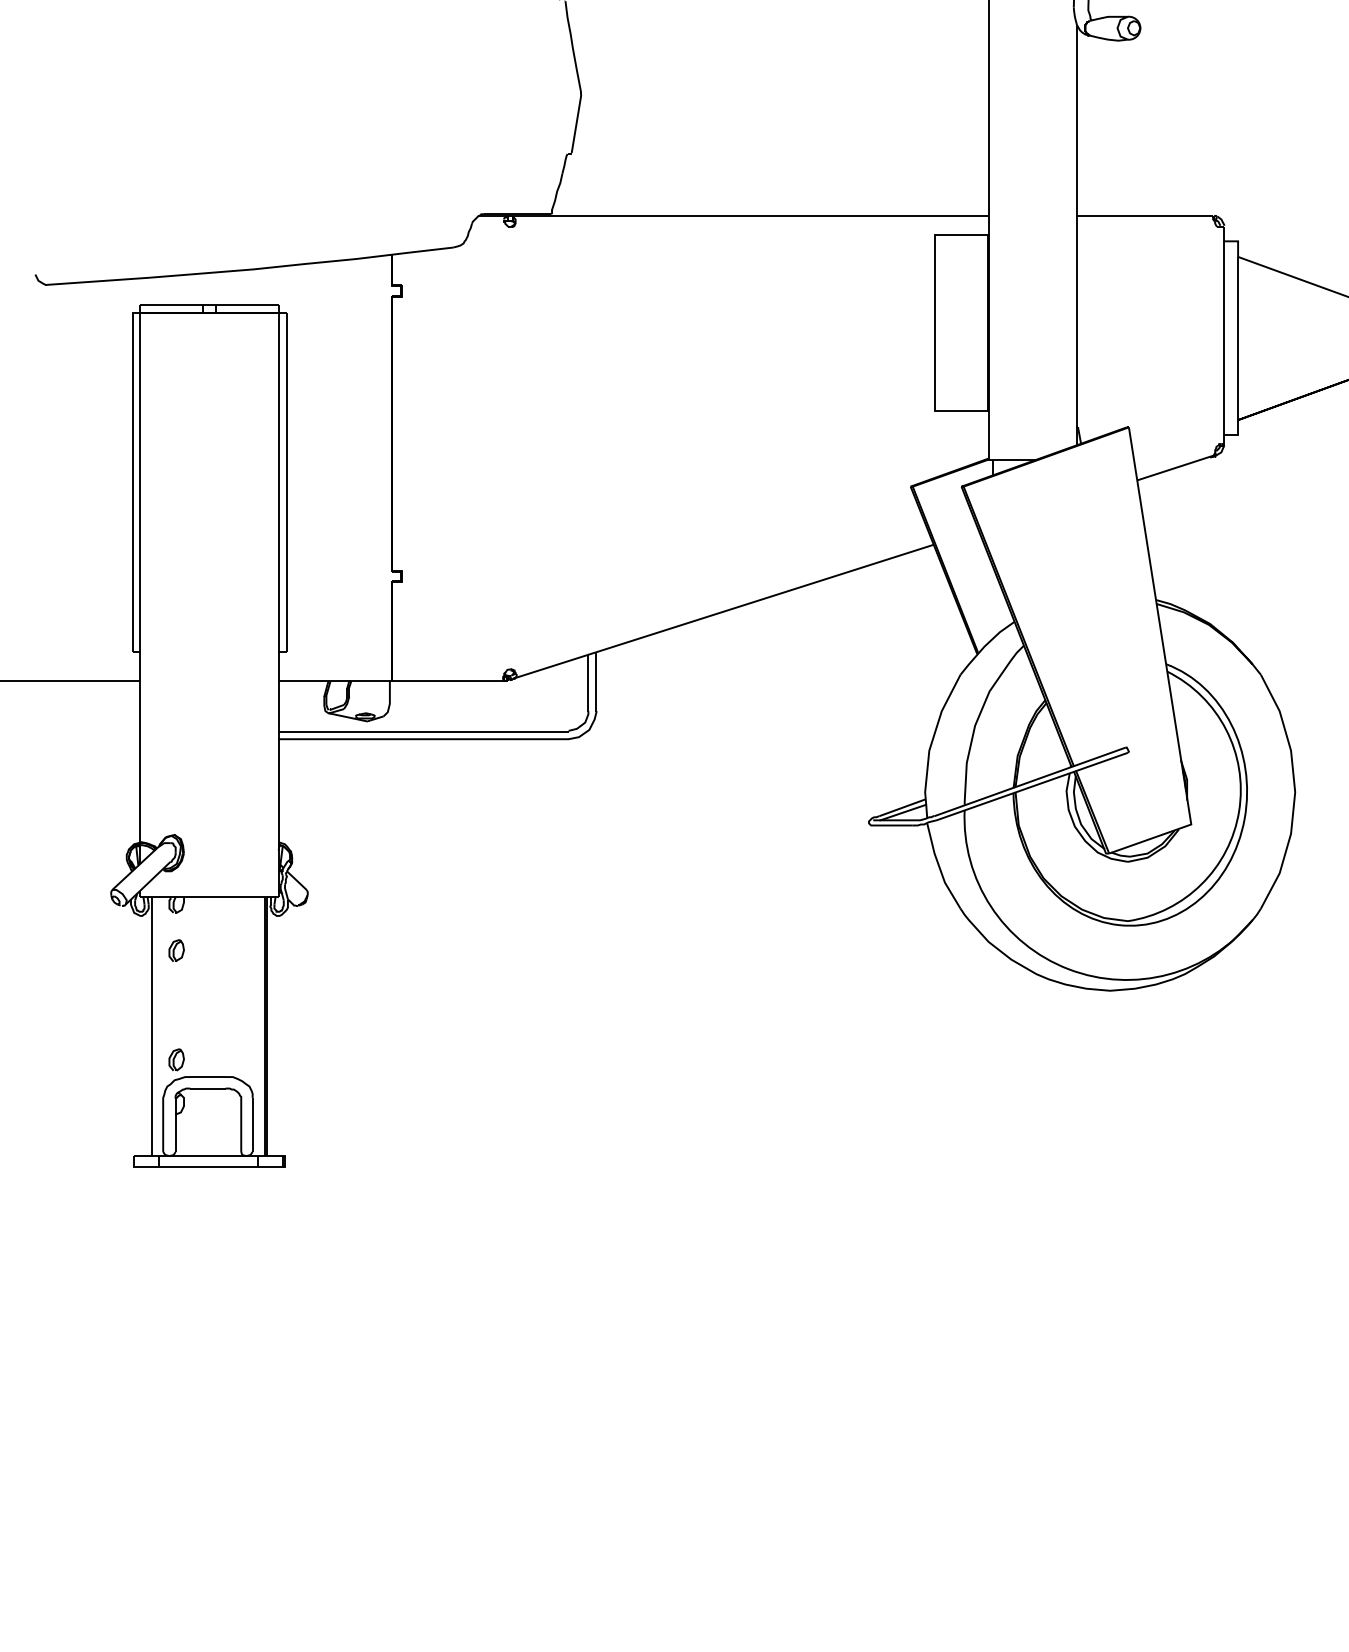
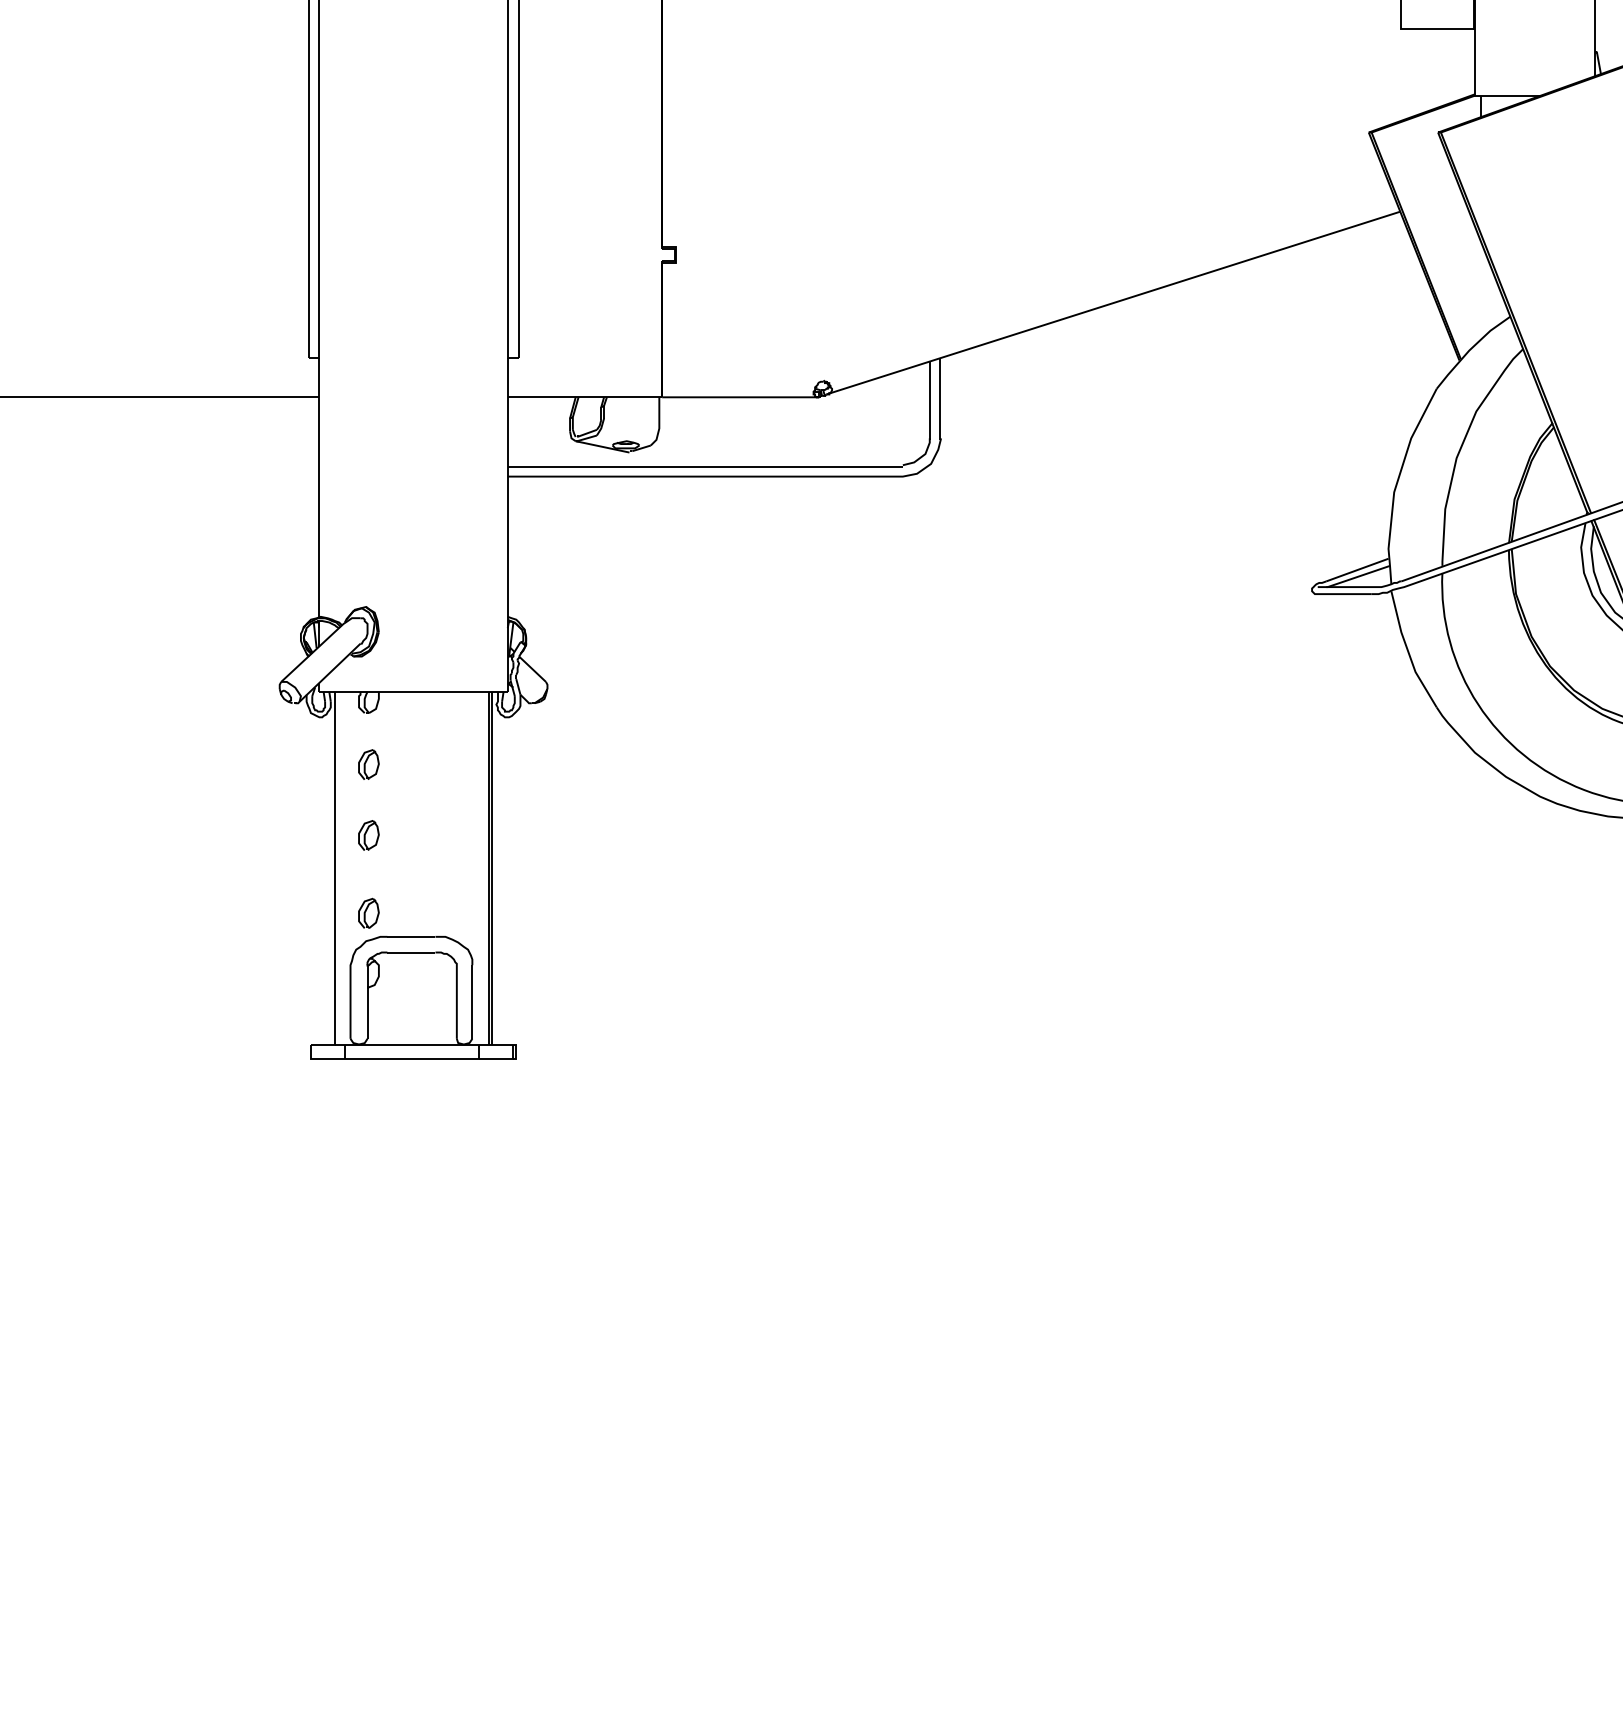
part: (176, 1002) -> (368, 835), added

